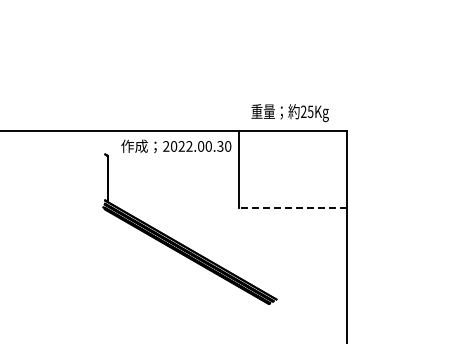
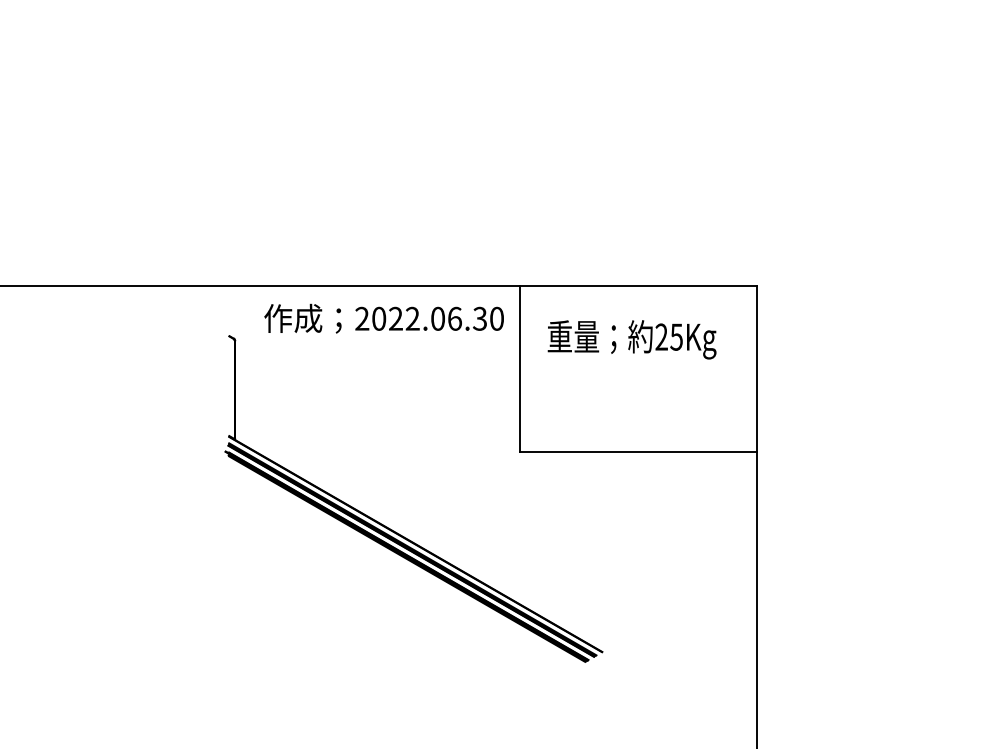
text: (289, 113) -> (630, 340), moved
text: (208, 146) -> (454, 318), 2022.00.30 -> 2022.06.30
line: (292, 207) -> (637, 451), dashed -> solid

